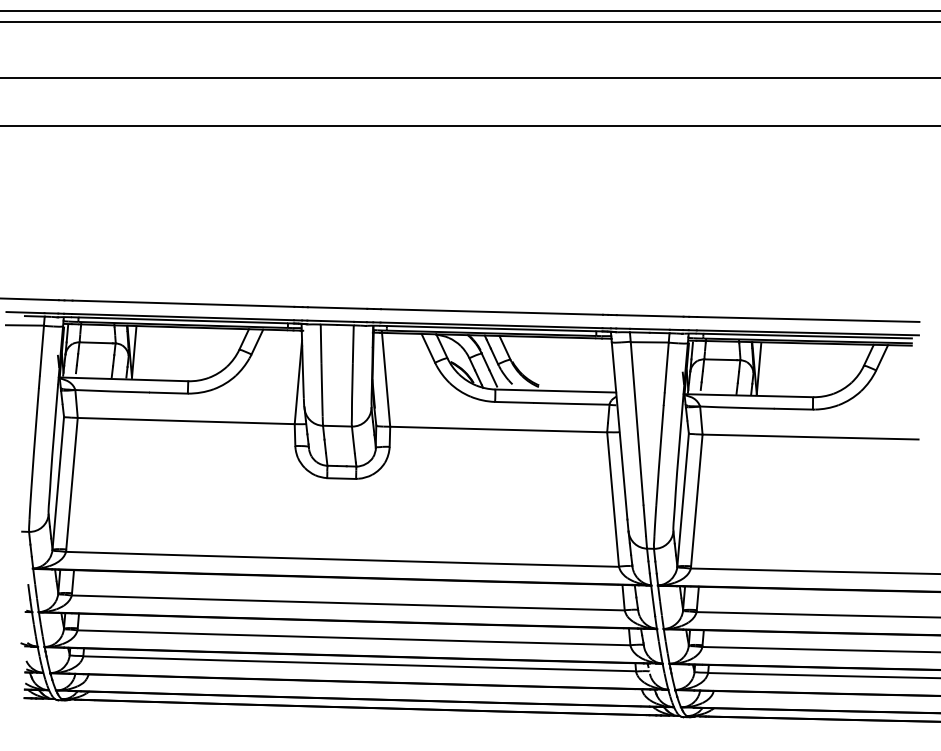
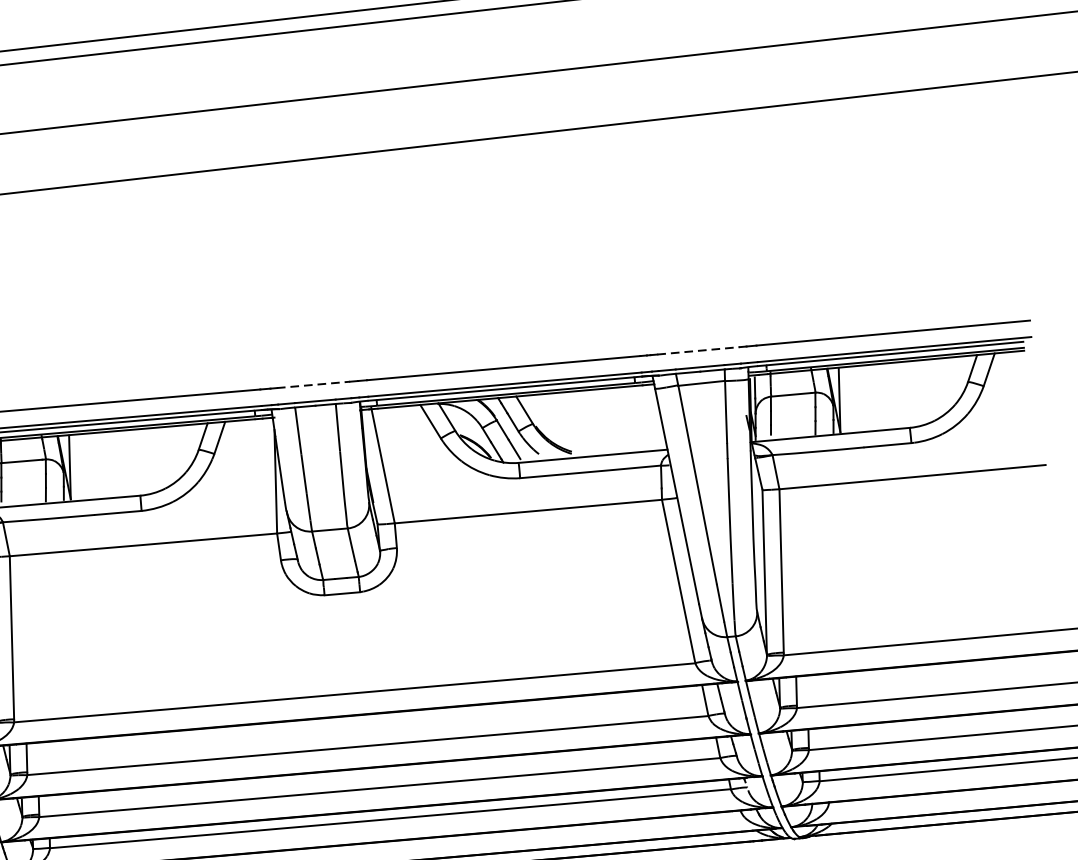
line: (337, 308) -> (313, 385), solid -> dashed
line: (650, 315) -> (698, 350), solid -> dashed

